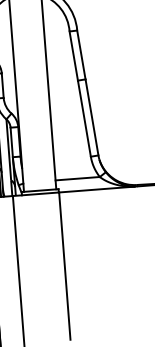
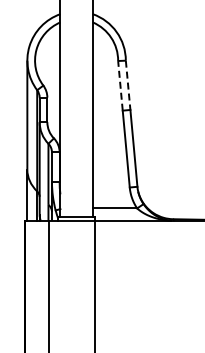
line: (73, 55) -> (120, 85), solid -> dashed
line: (81, 55) -> (128, 85), solid -> dashed

